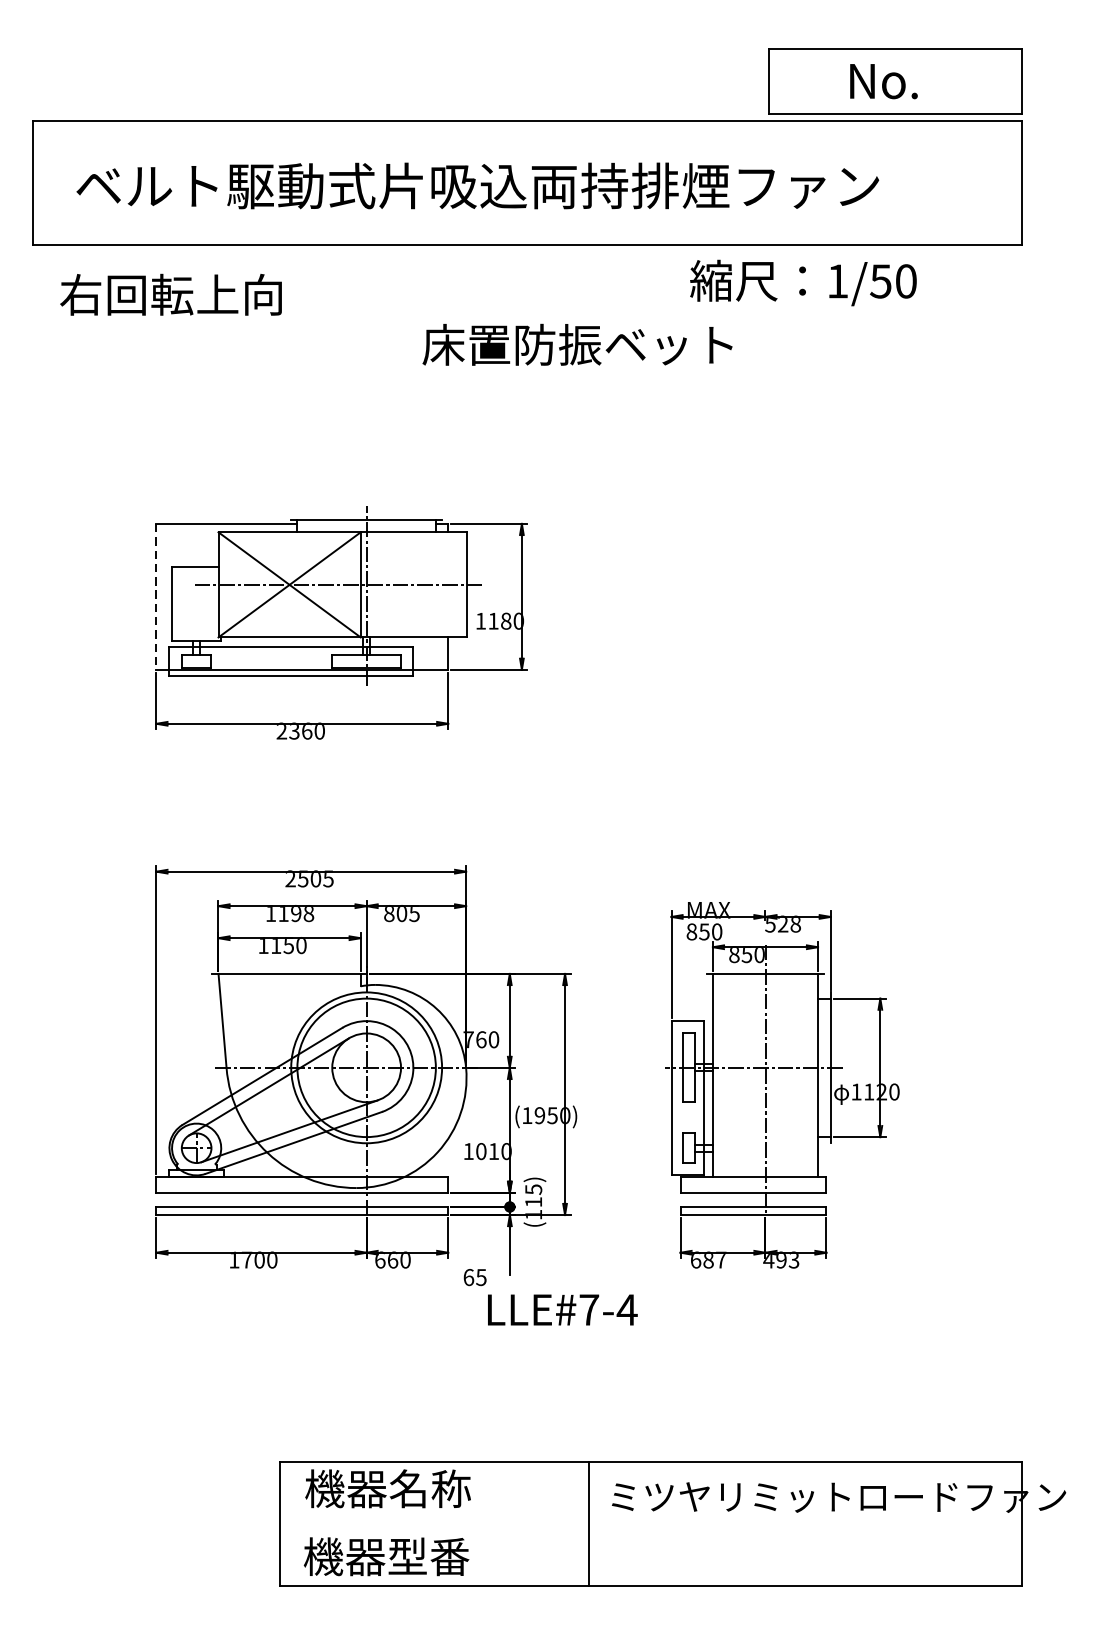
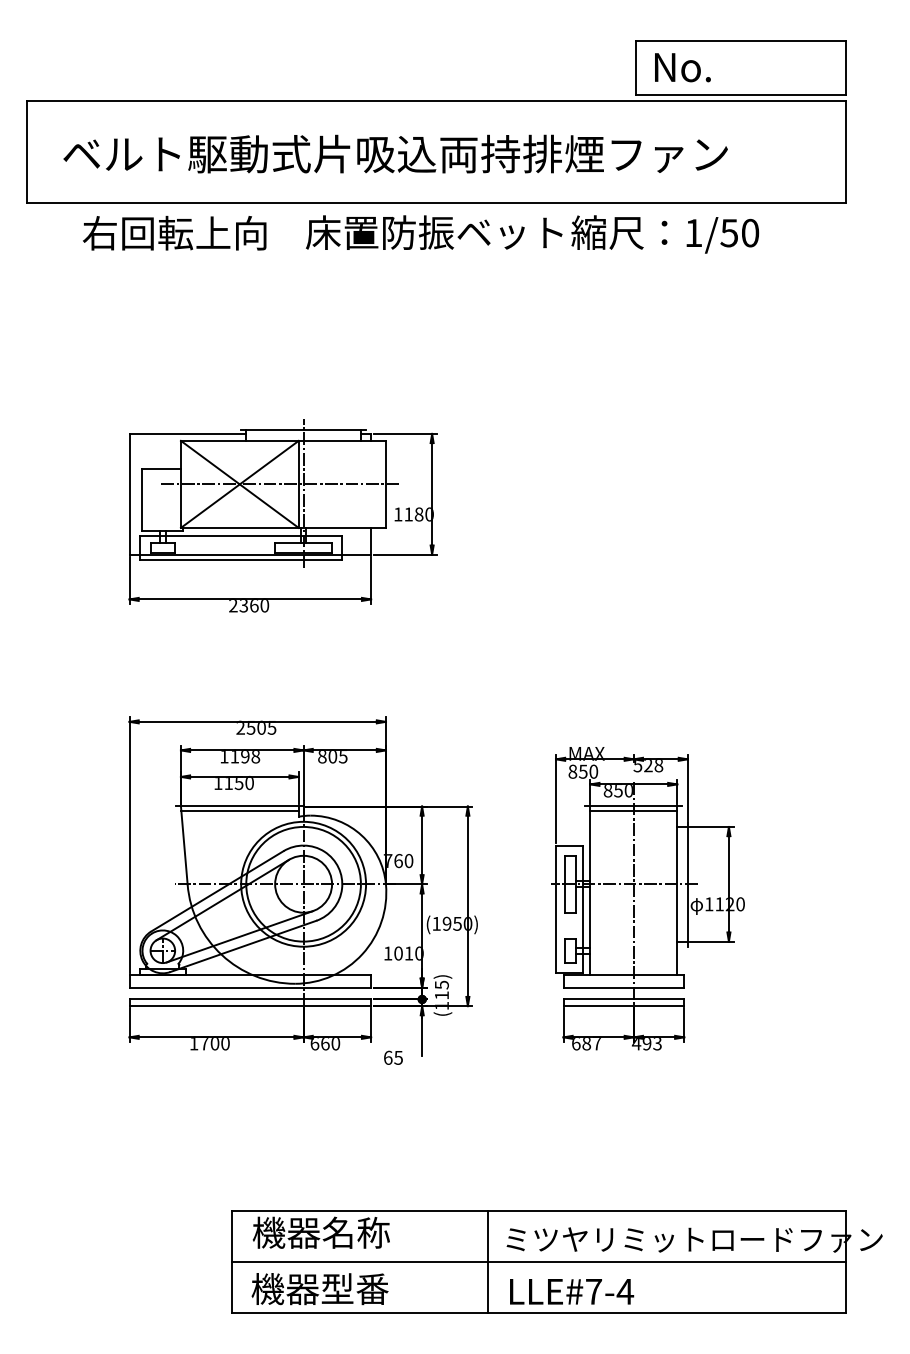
text: (883, 81) -> (682, 67), moved
text: (170, 295) -> (174, 233), moved
text: (577, 344) -> (434, 232), moved
line: (156, 597) -> (129, 494), dashed -> solid
line: (289, 978) -> (239, 810), added
line: (765, 978) -> (633, 810), added
text: (563, 1309) -> (572, 1291), moved
line: (650, 1524) -> (538, 1262), added

